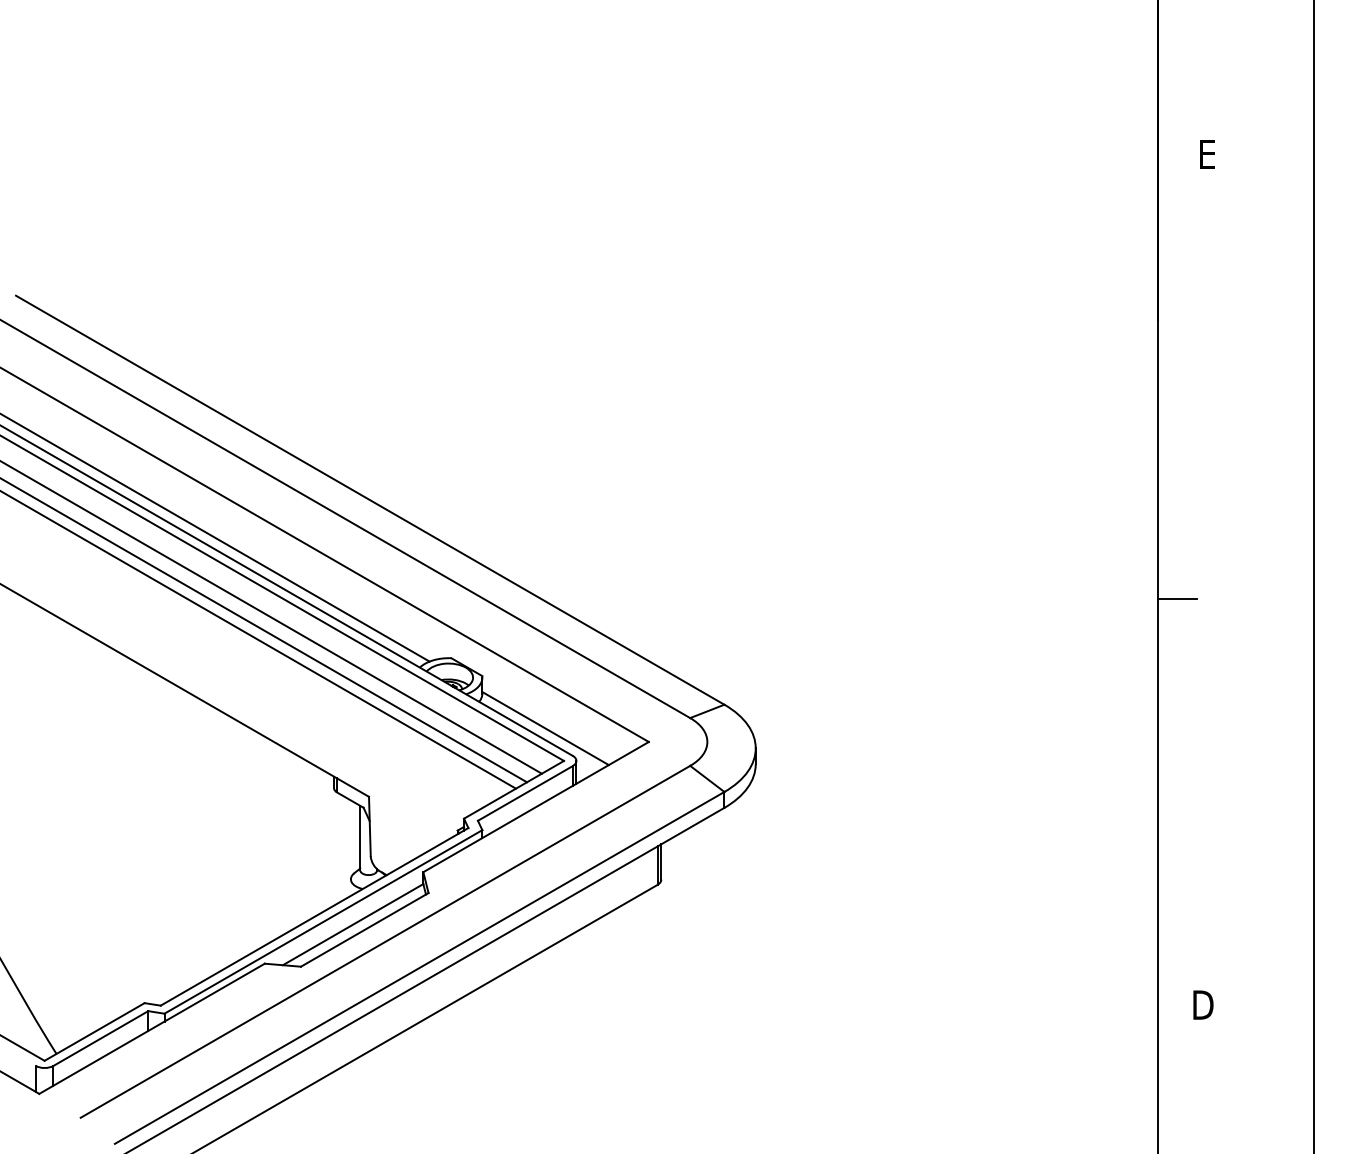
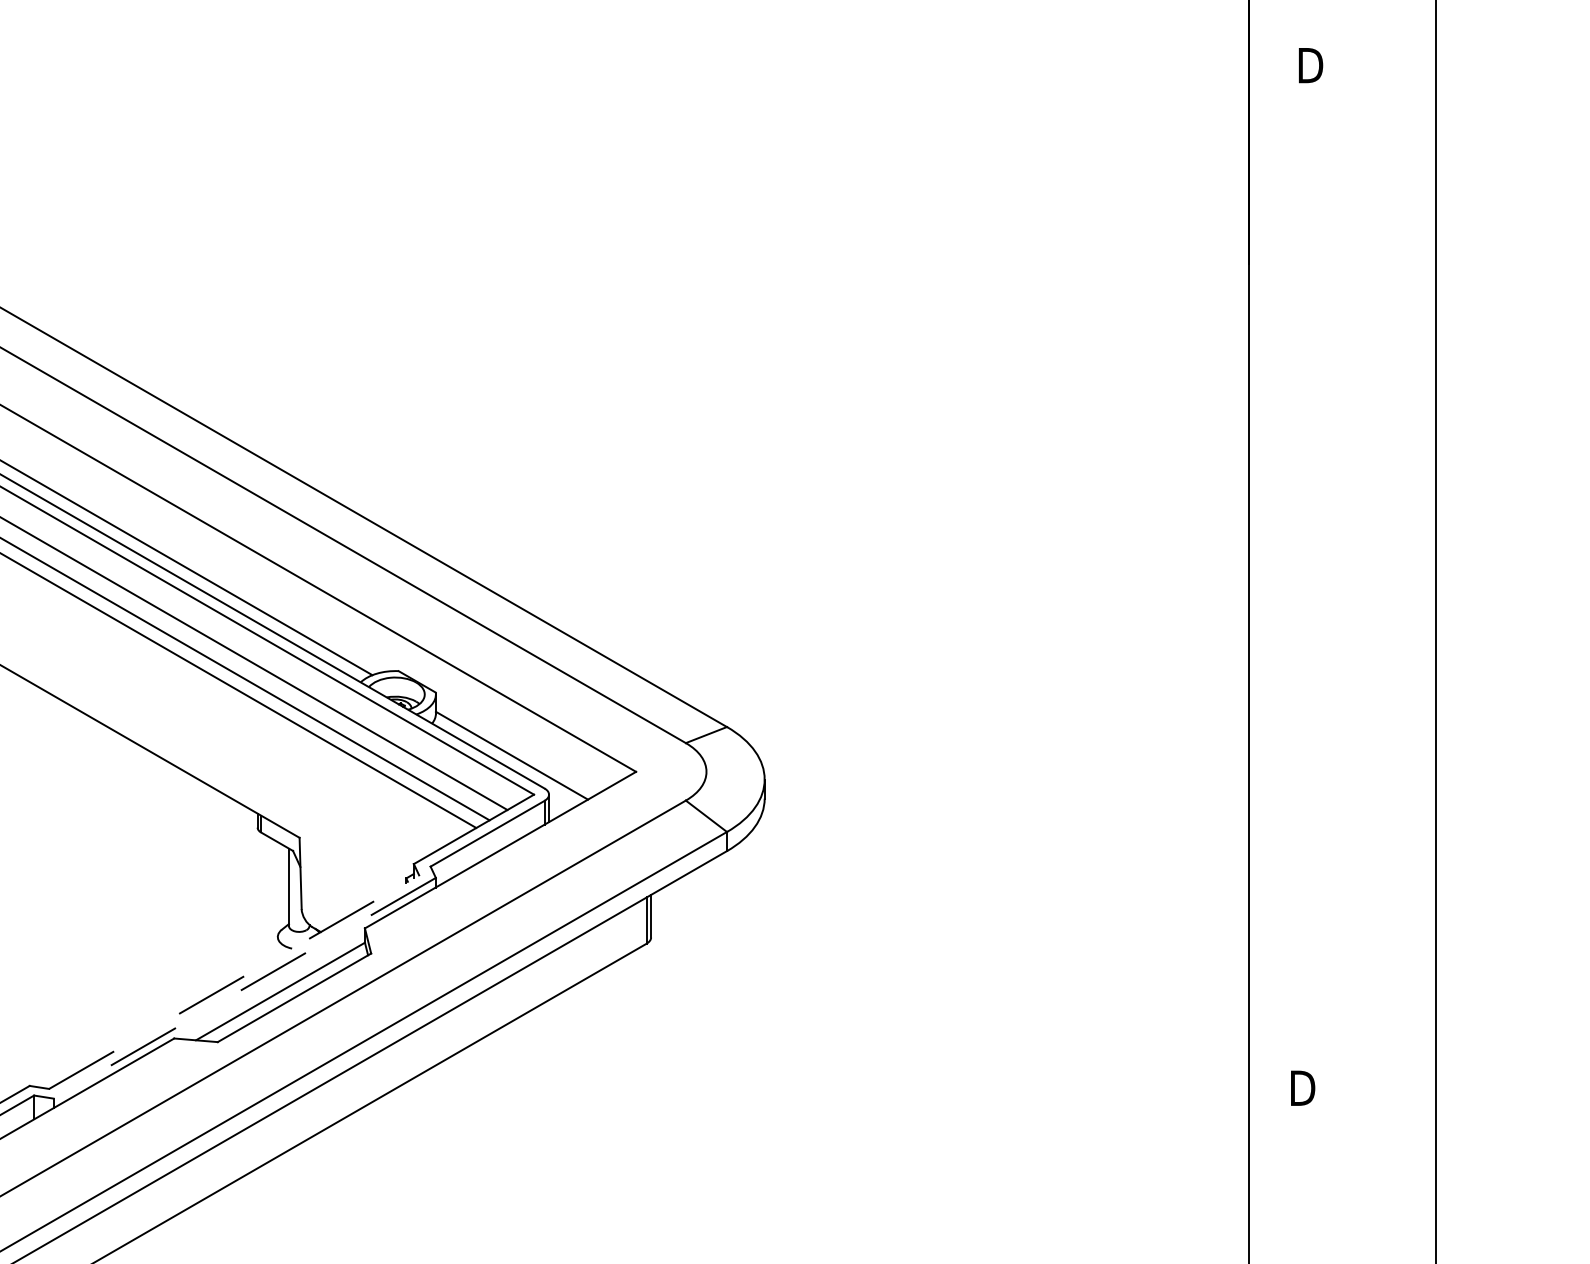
text: (1210, 154) -> (1311, 65), E -> D
line: (1177, 599) -> (1271, 600), removed
line: (314, 916) -> (234, 981), solid -> dashed
line: (323, 921) -> (244, 987), solid -> dashed

